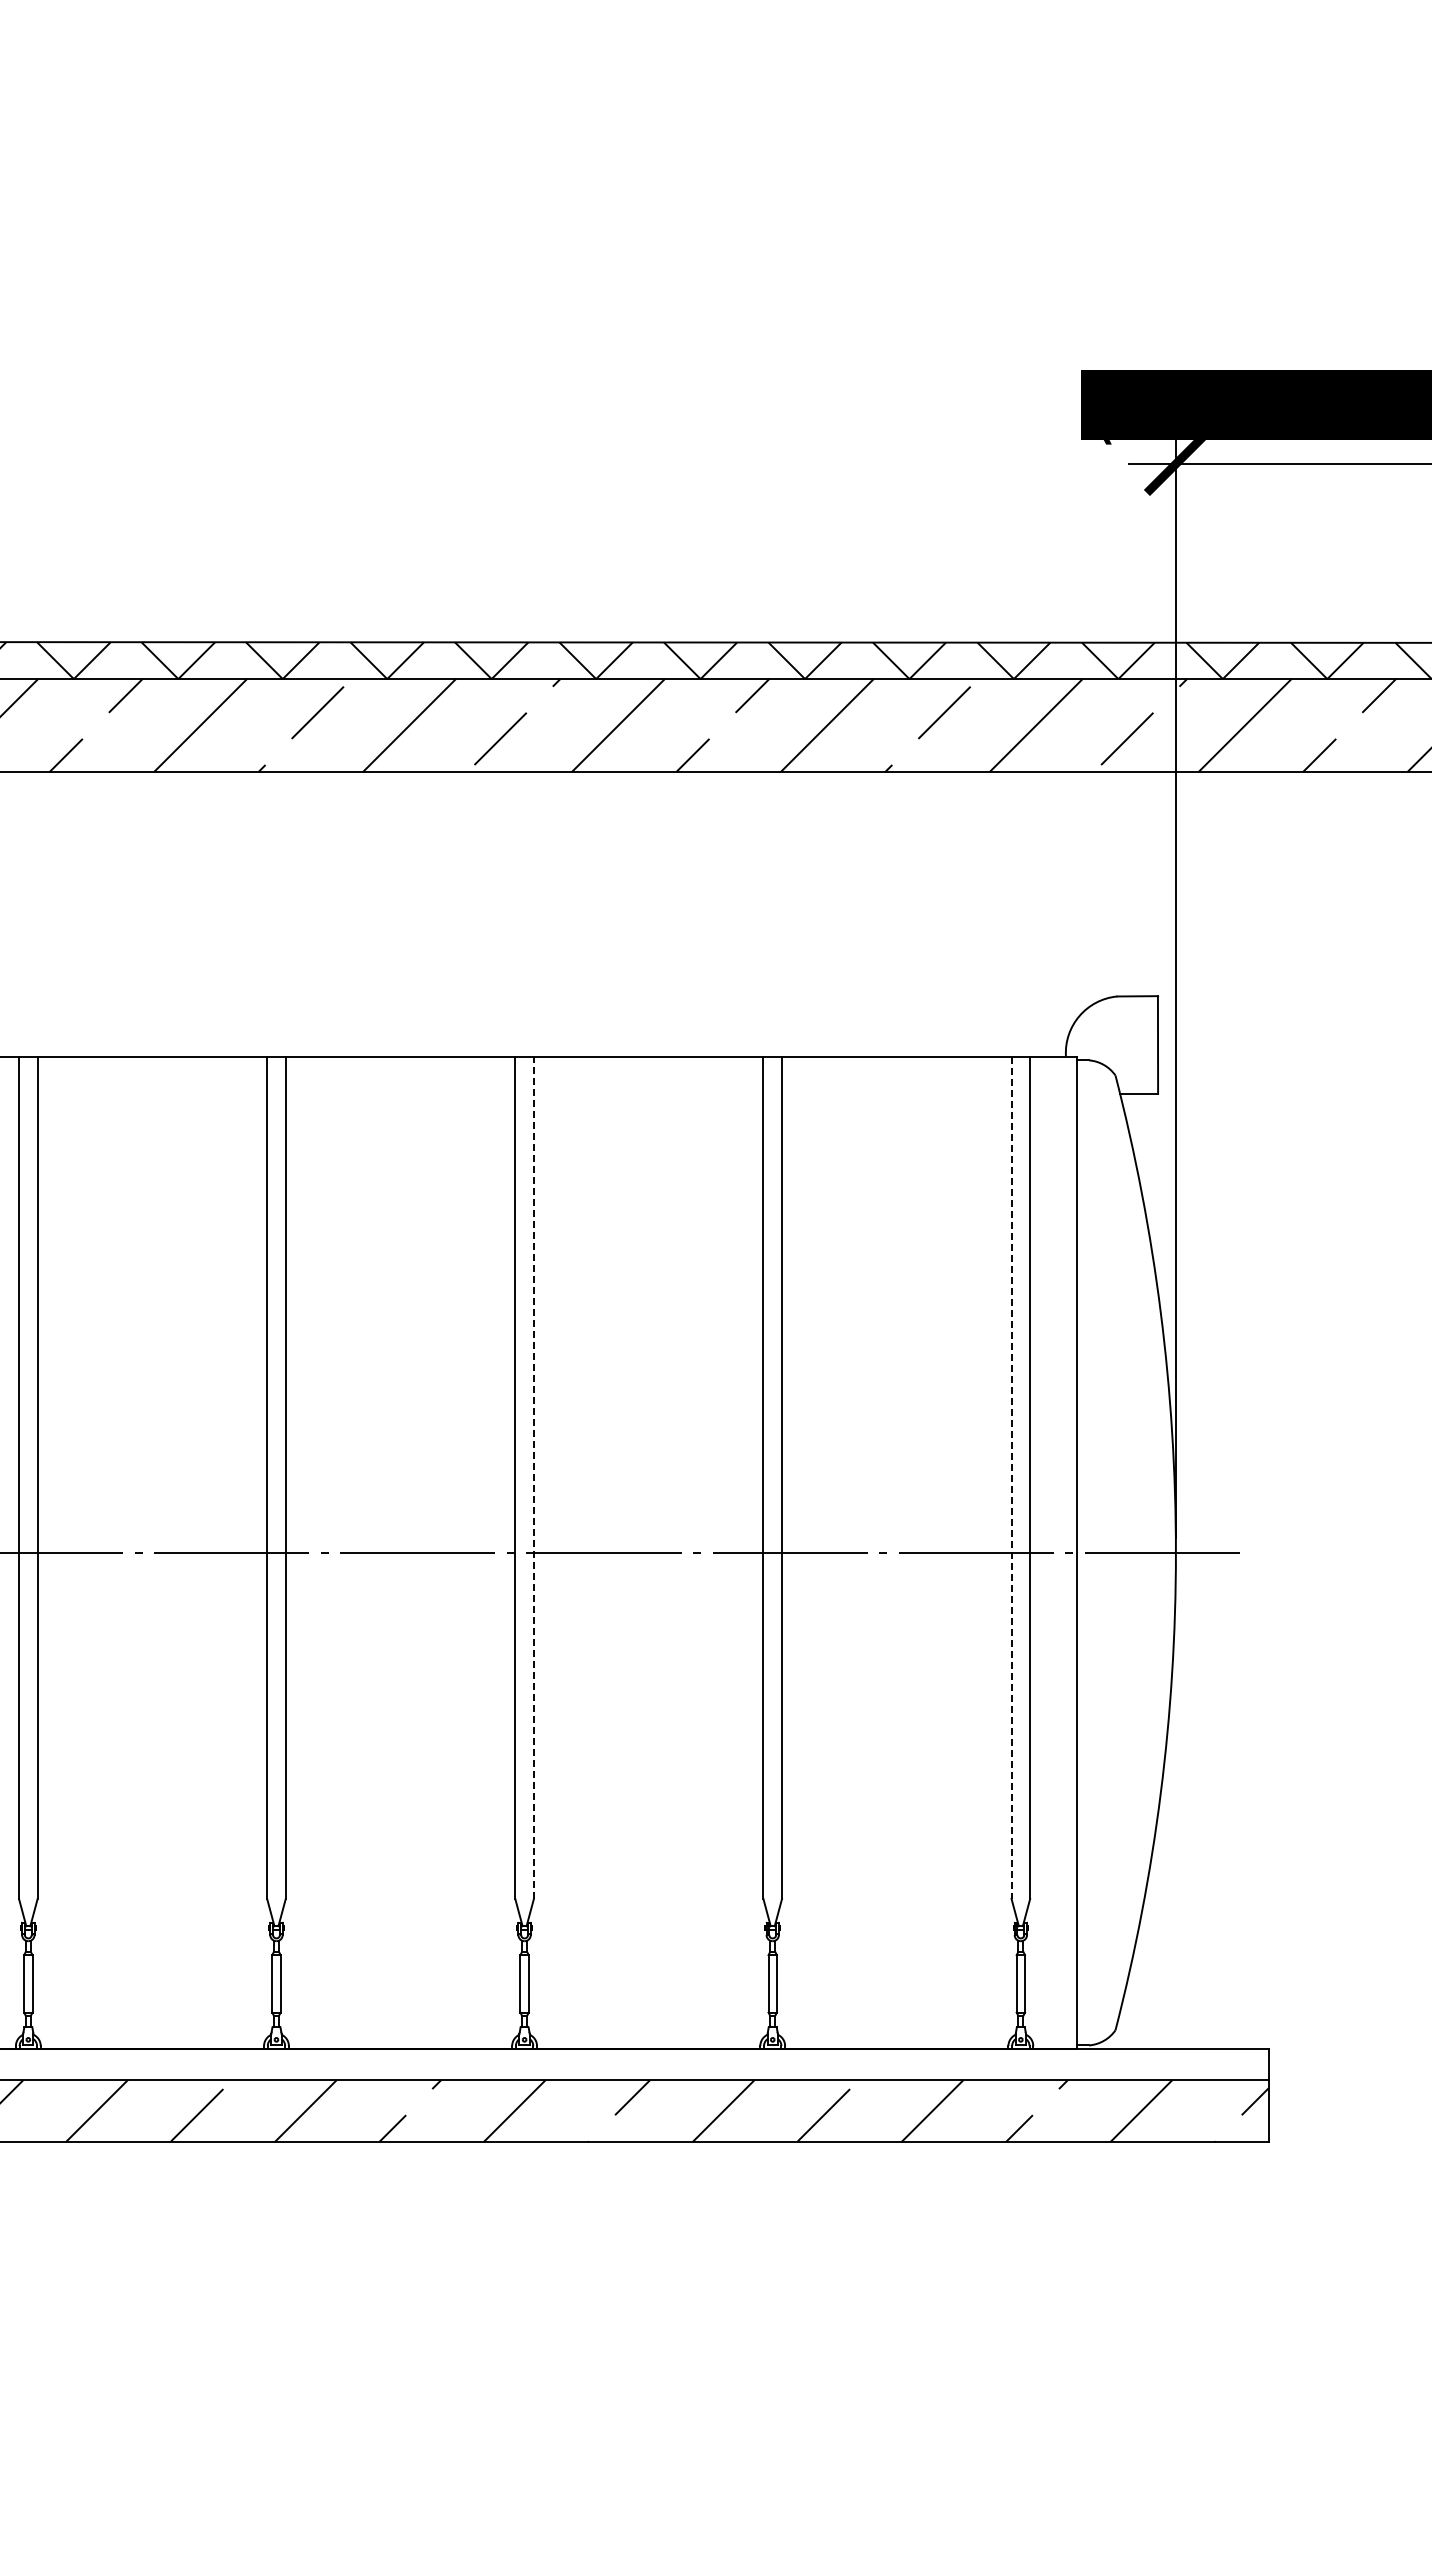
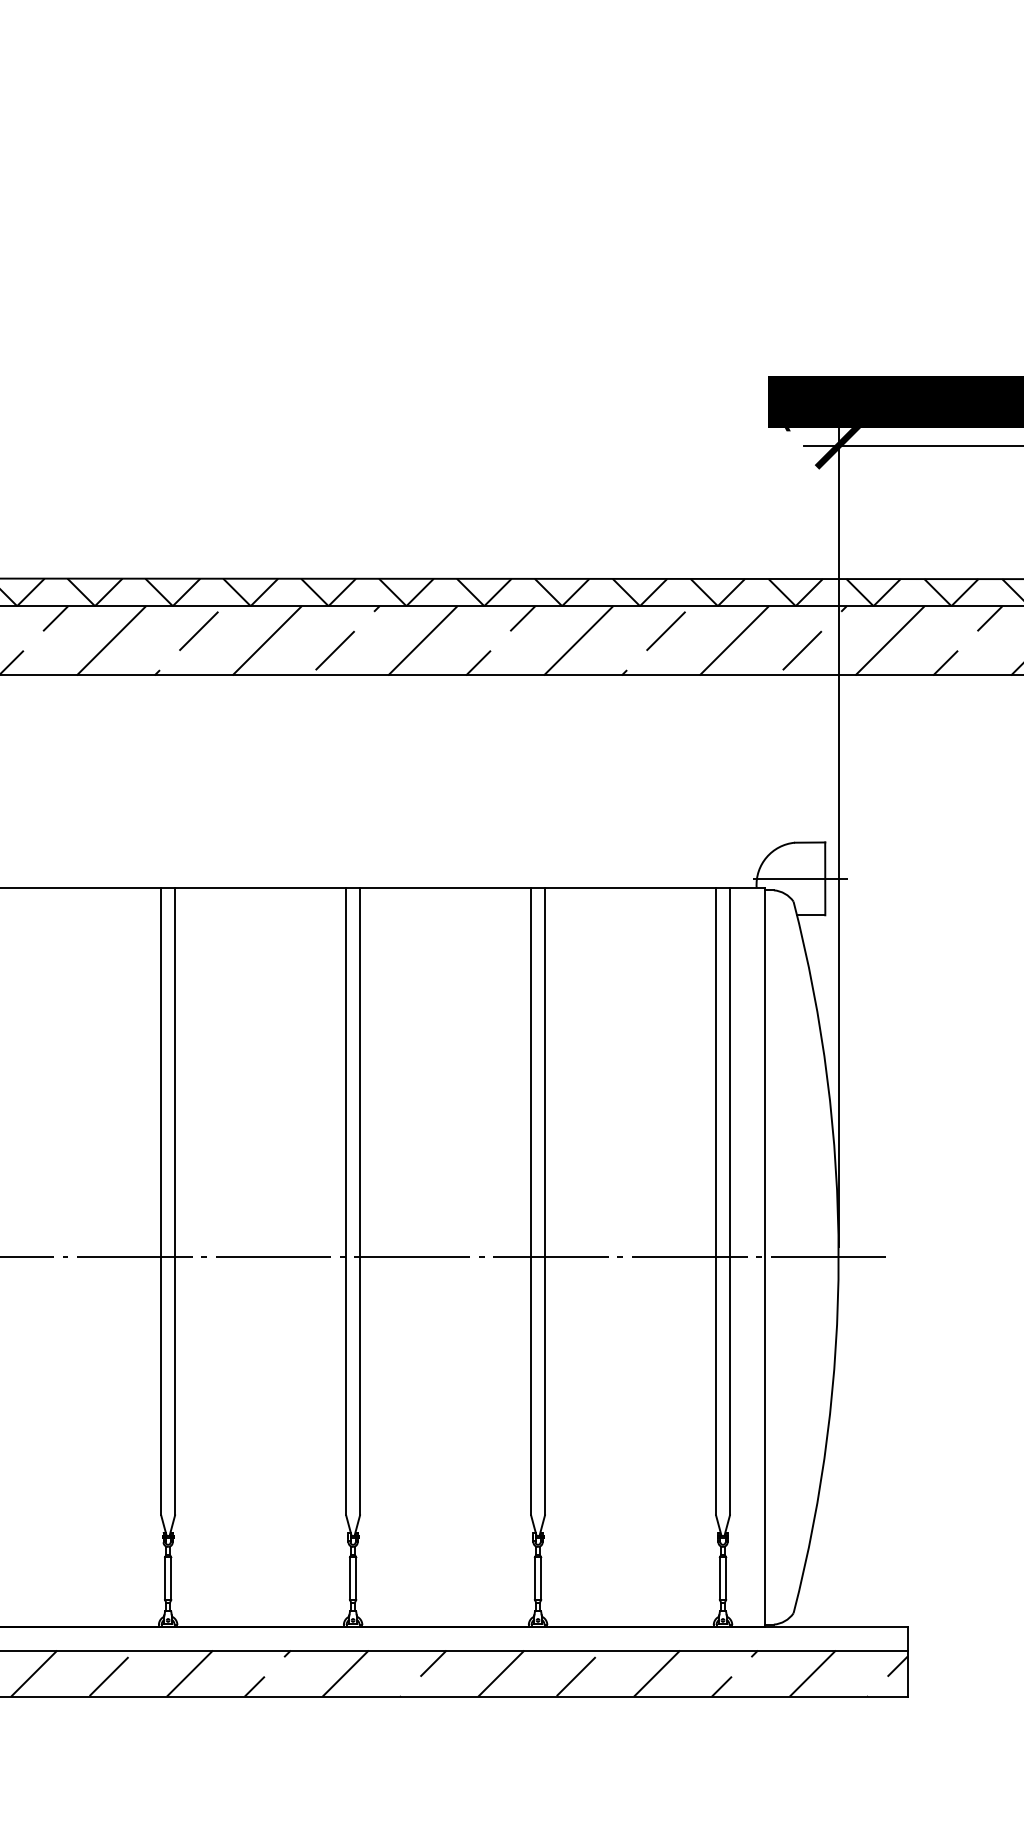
line: (1125, 1045) -> (801, 879), added
line: (533, 1477) -> (359, 1201), dashed -> solid
line: (1011, 1478) -> (716, 1202), dashed -> solid

